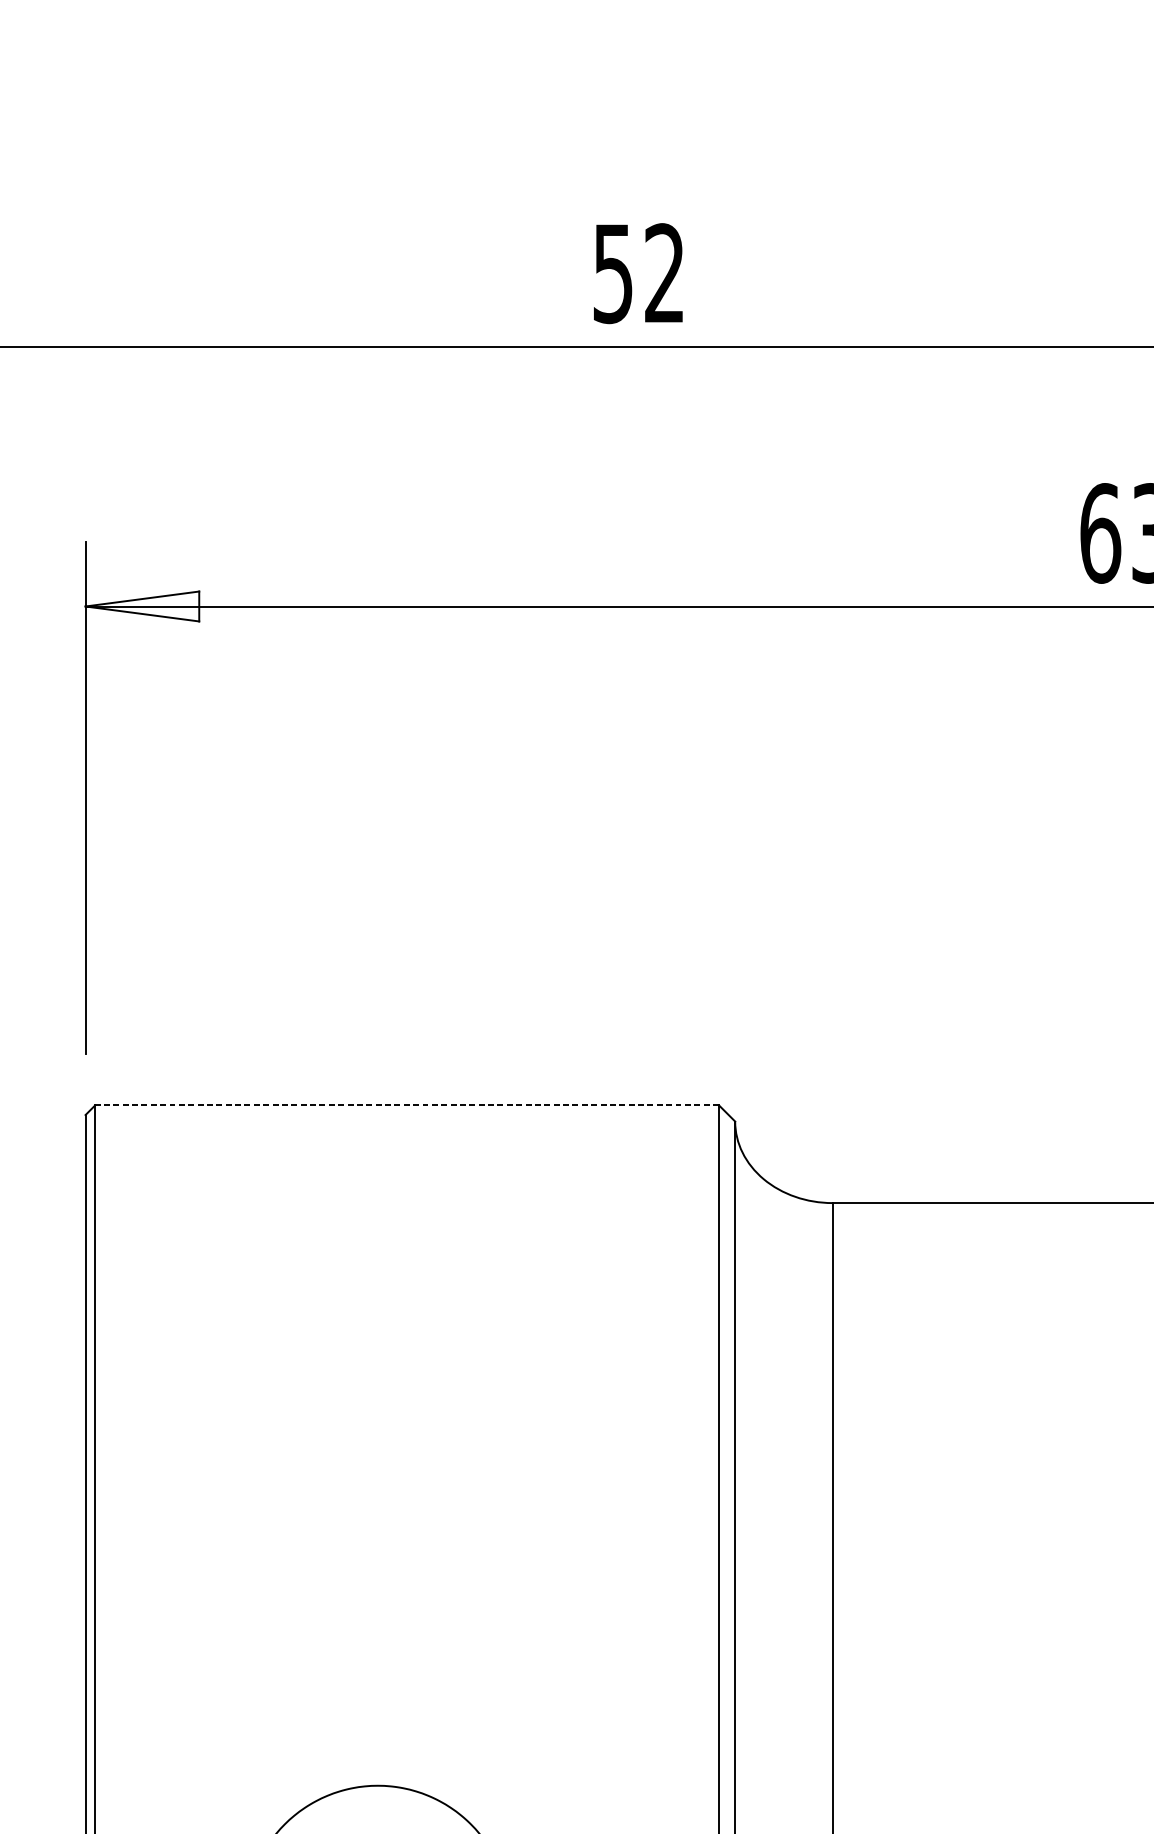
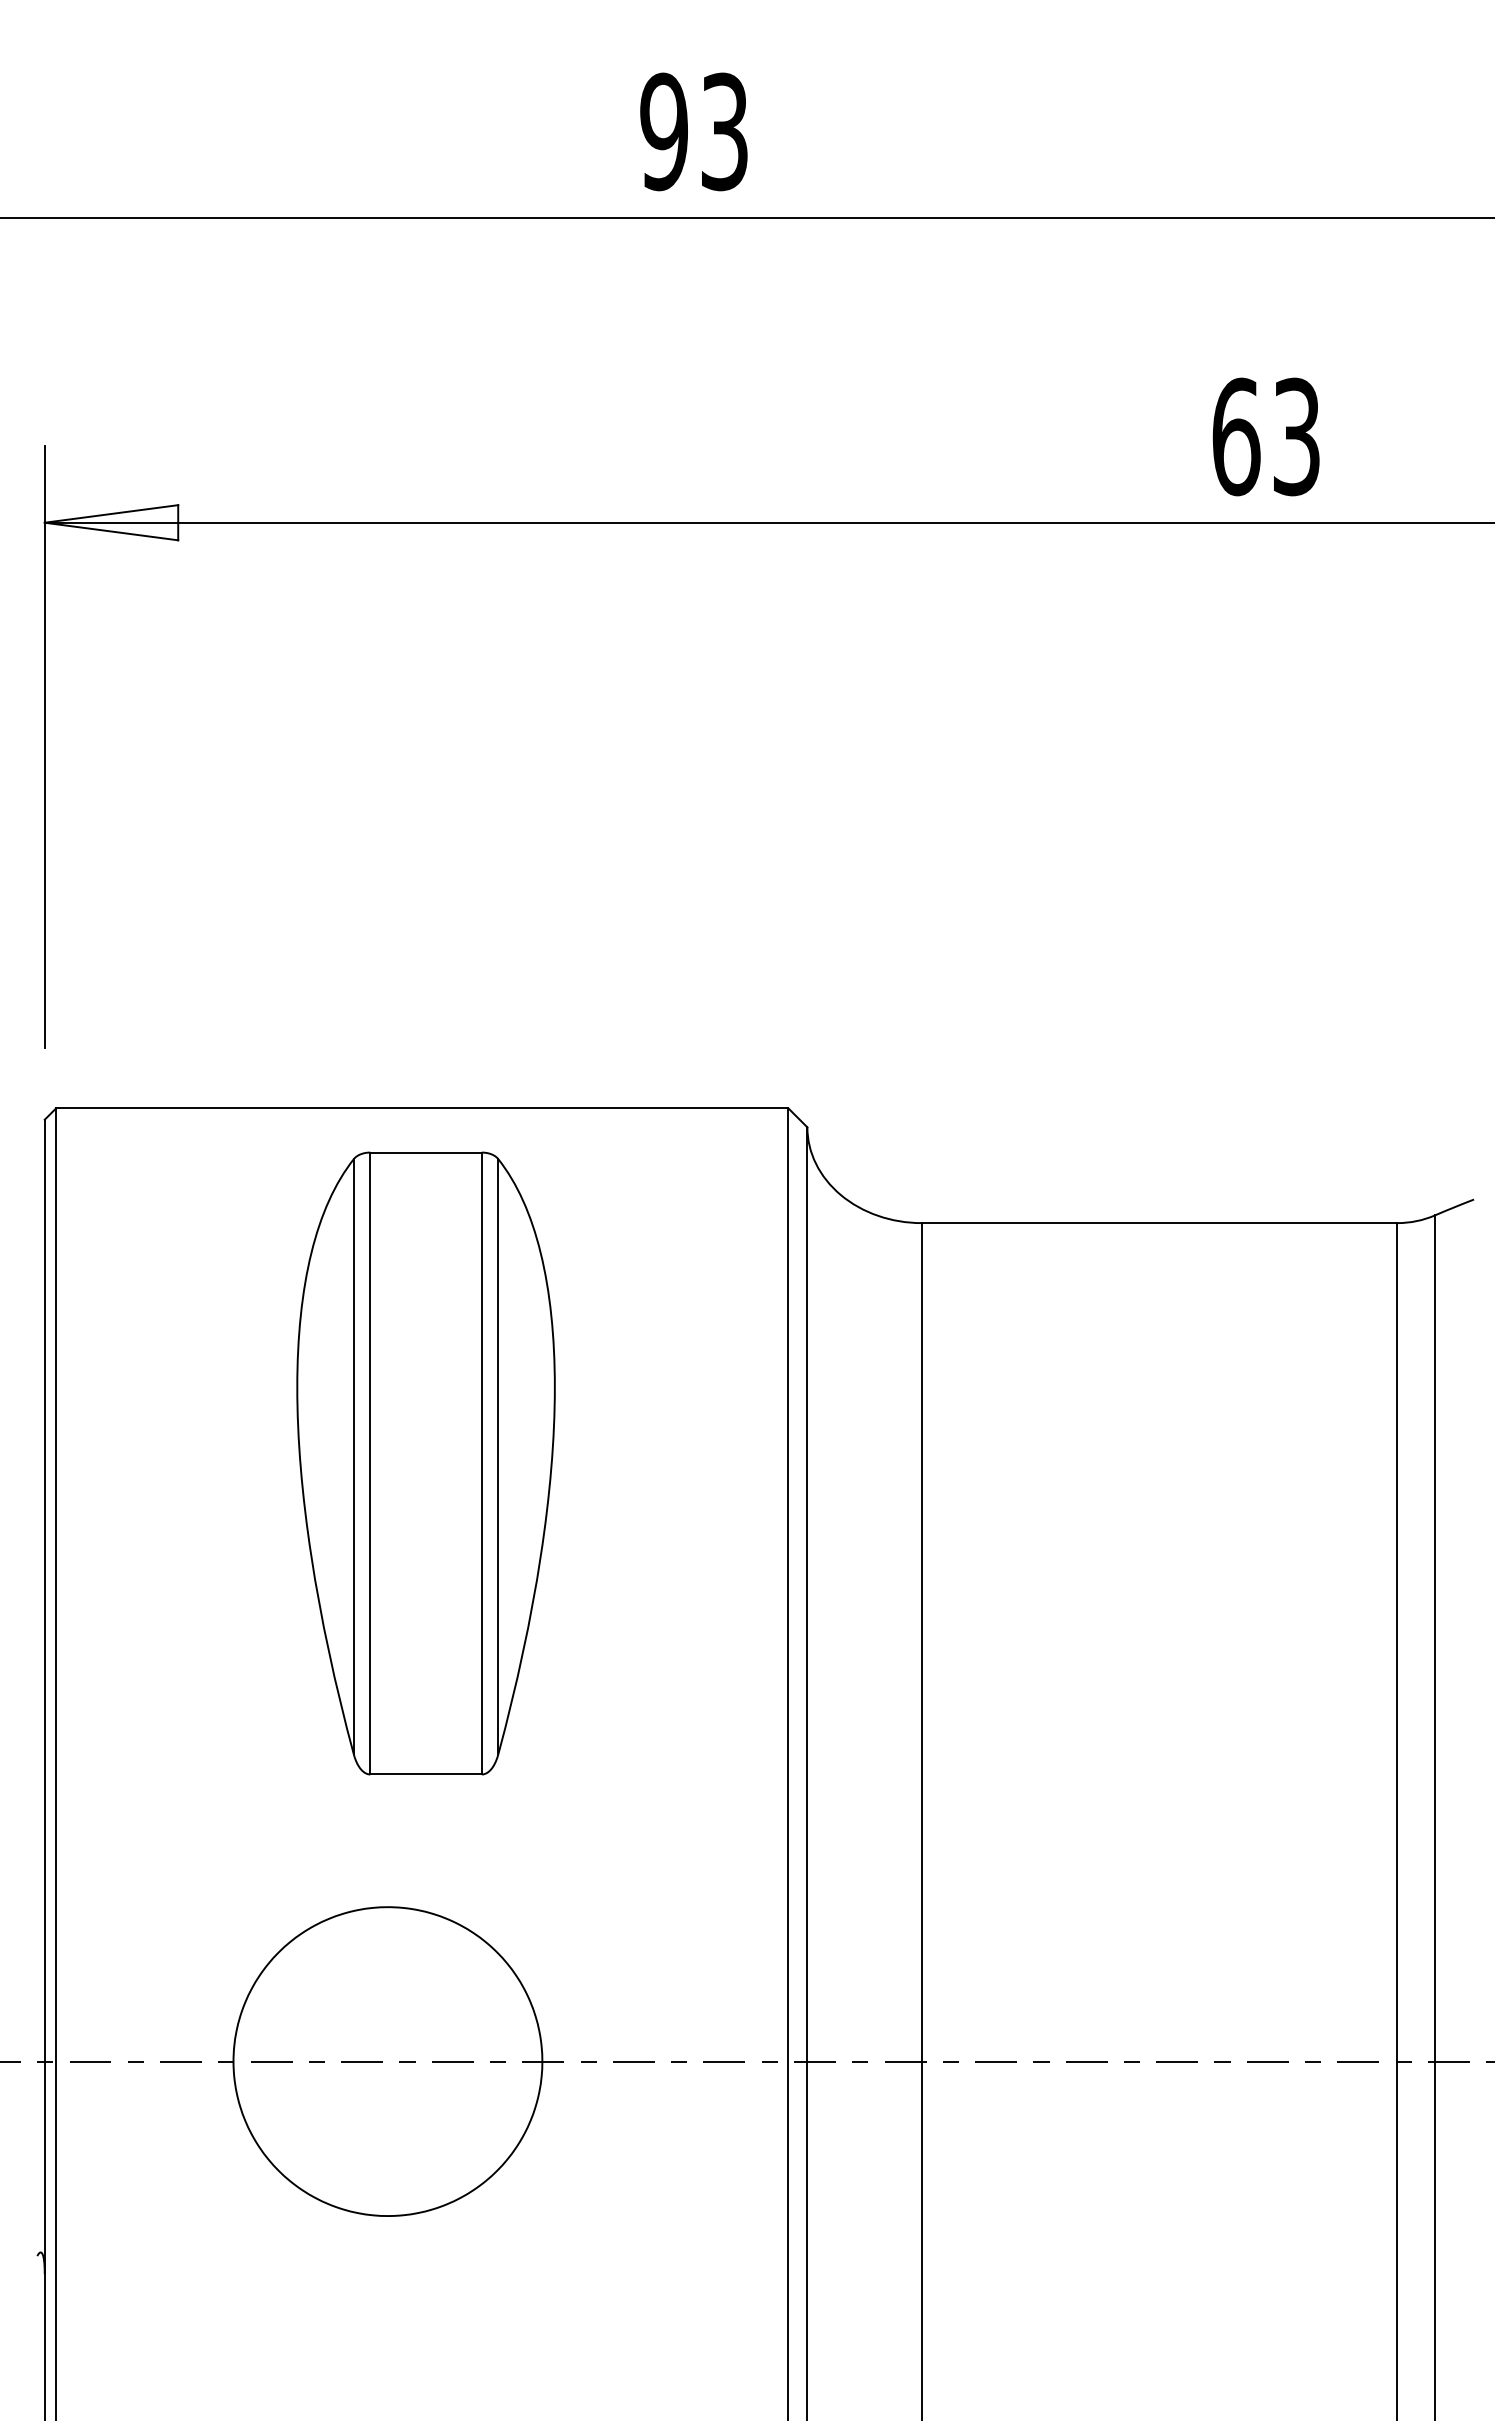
text: (638, 273) -> (693, 131), 52 -> 93
line: (406, 1105) -> (421, 1108), dashed -> solid
part: (409, 1407) -> (425, 1463), added

